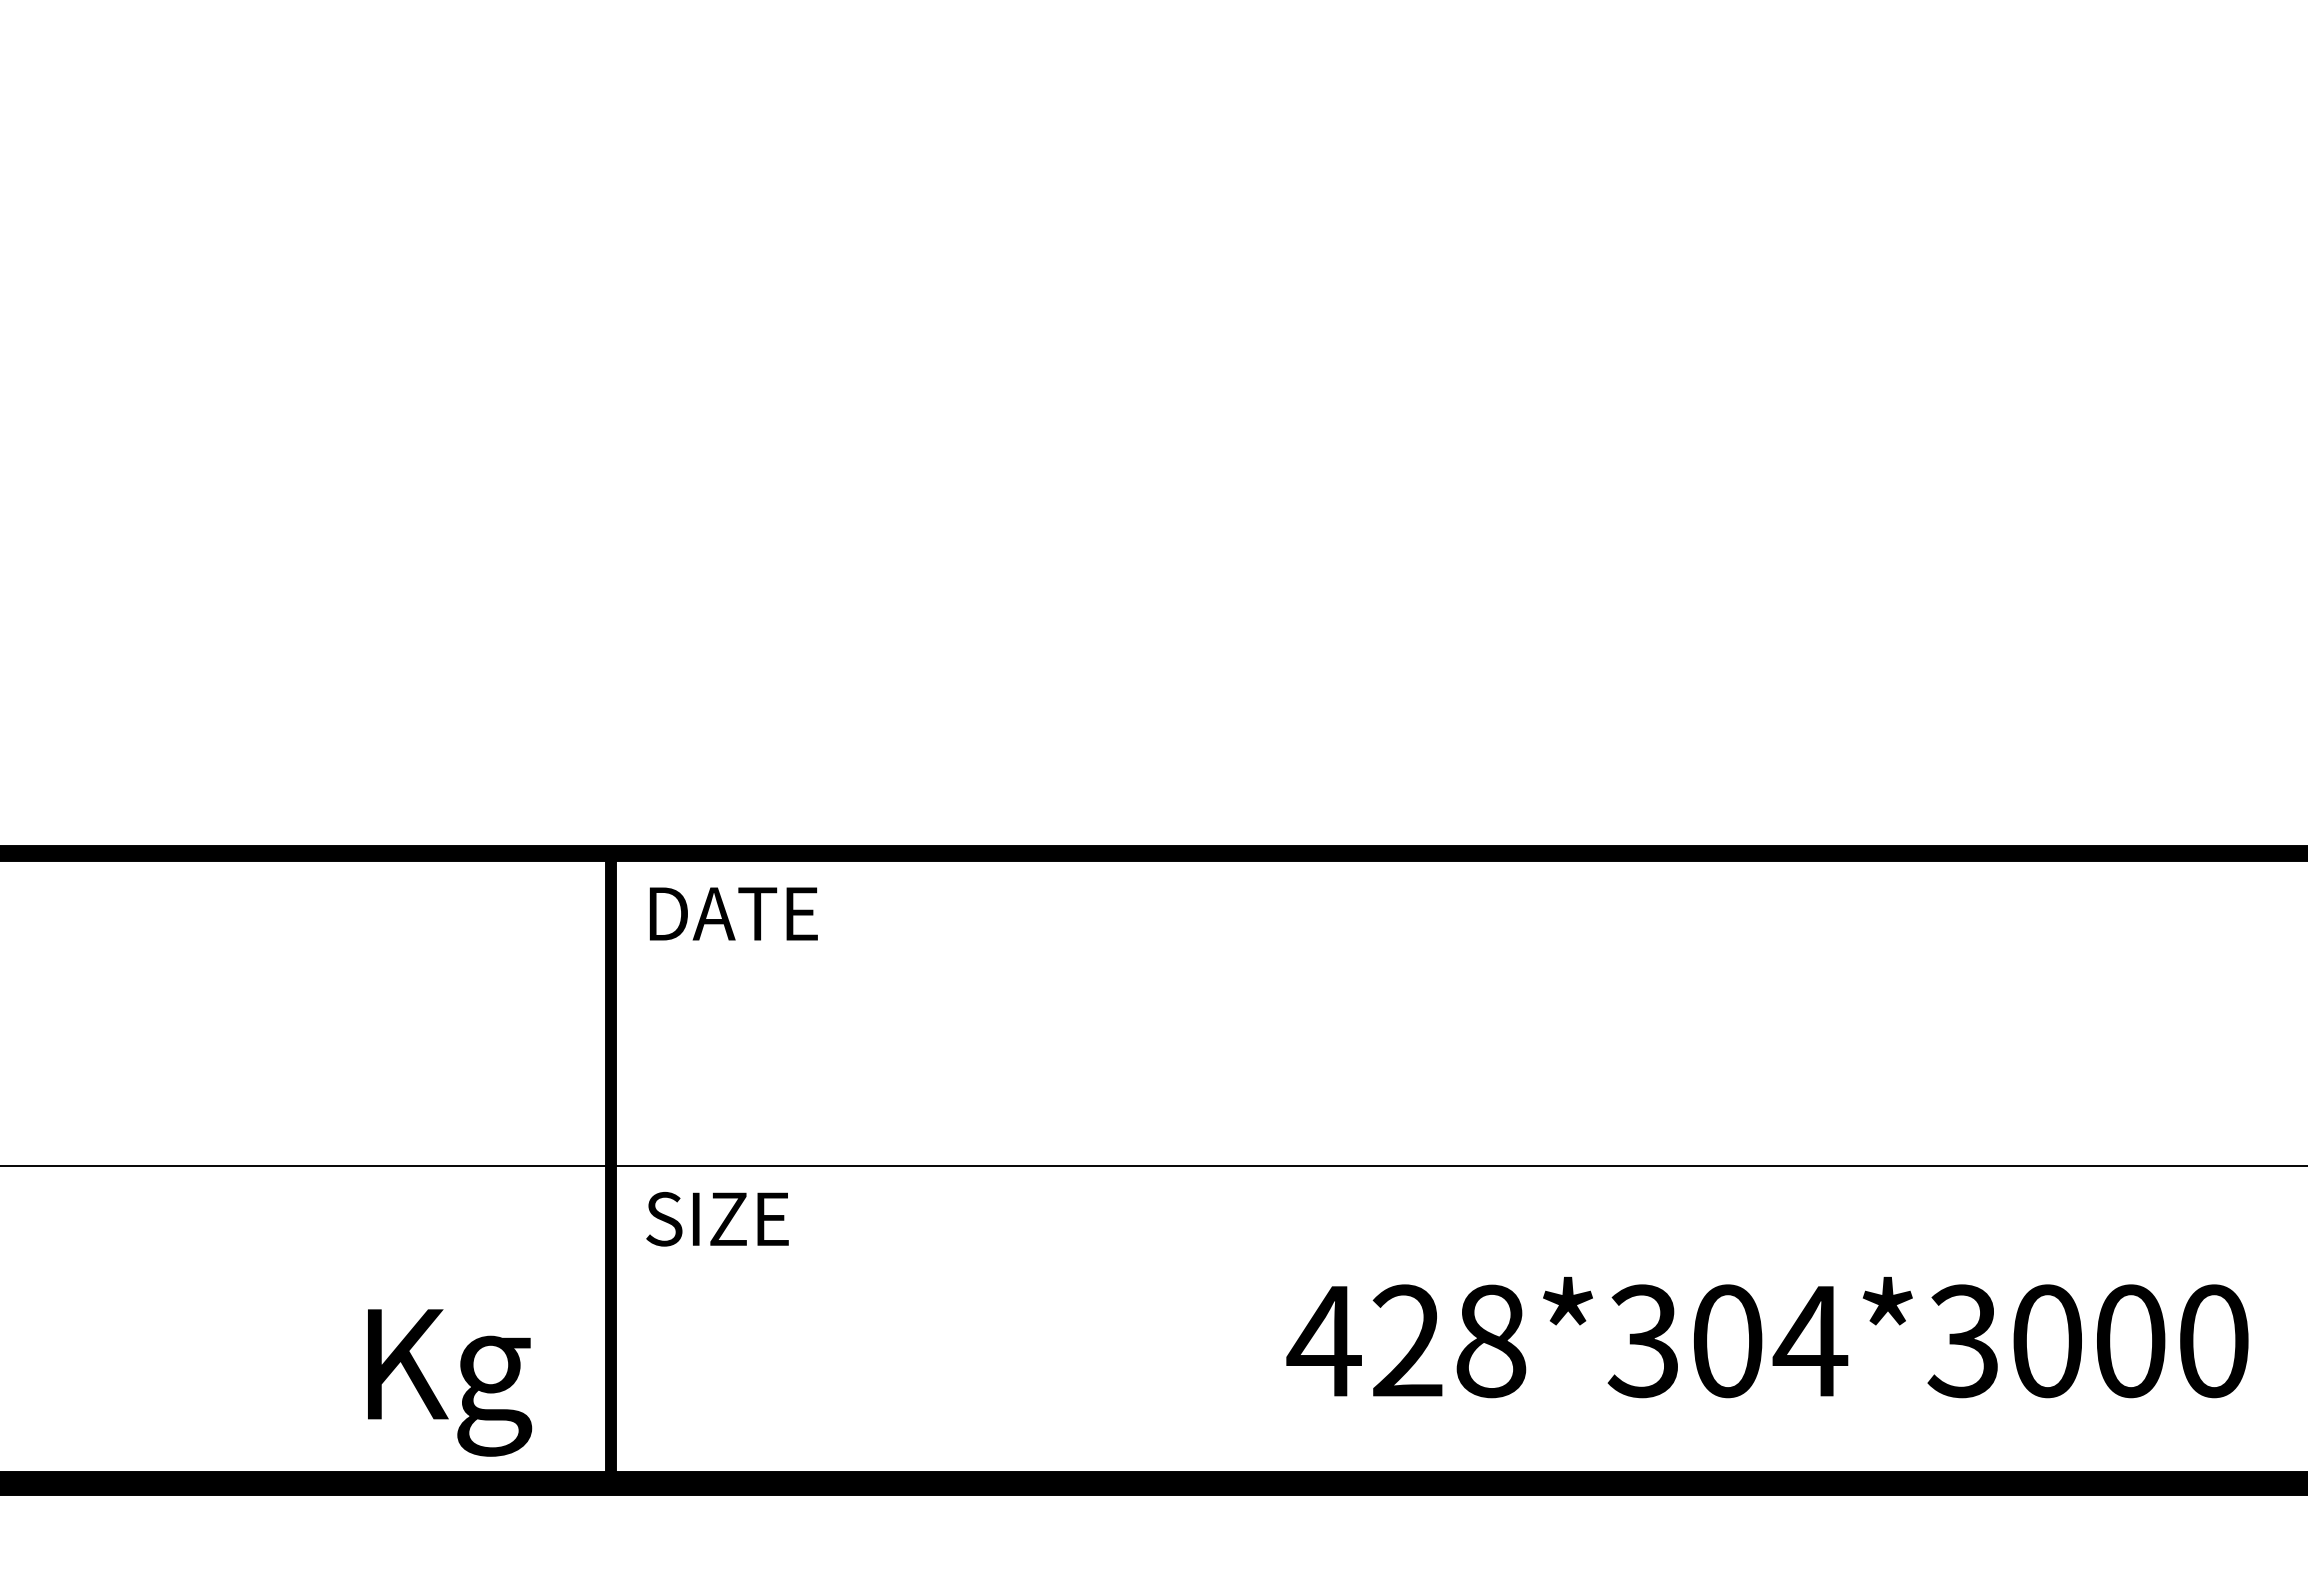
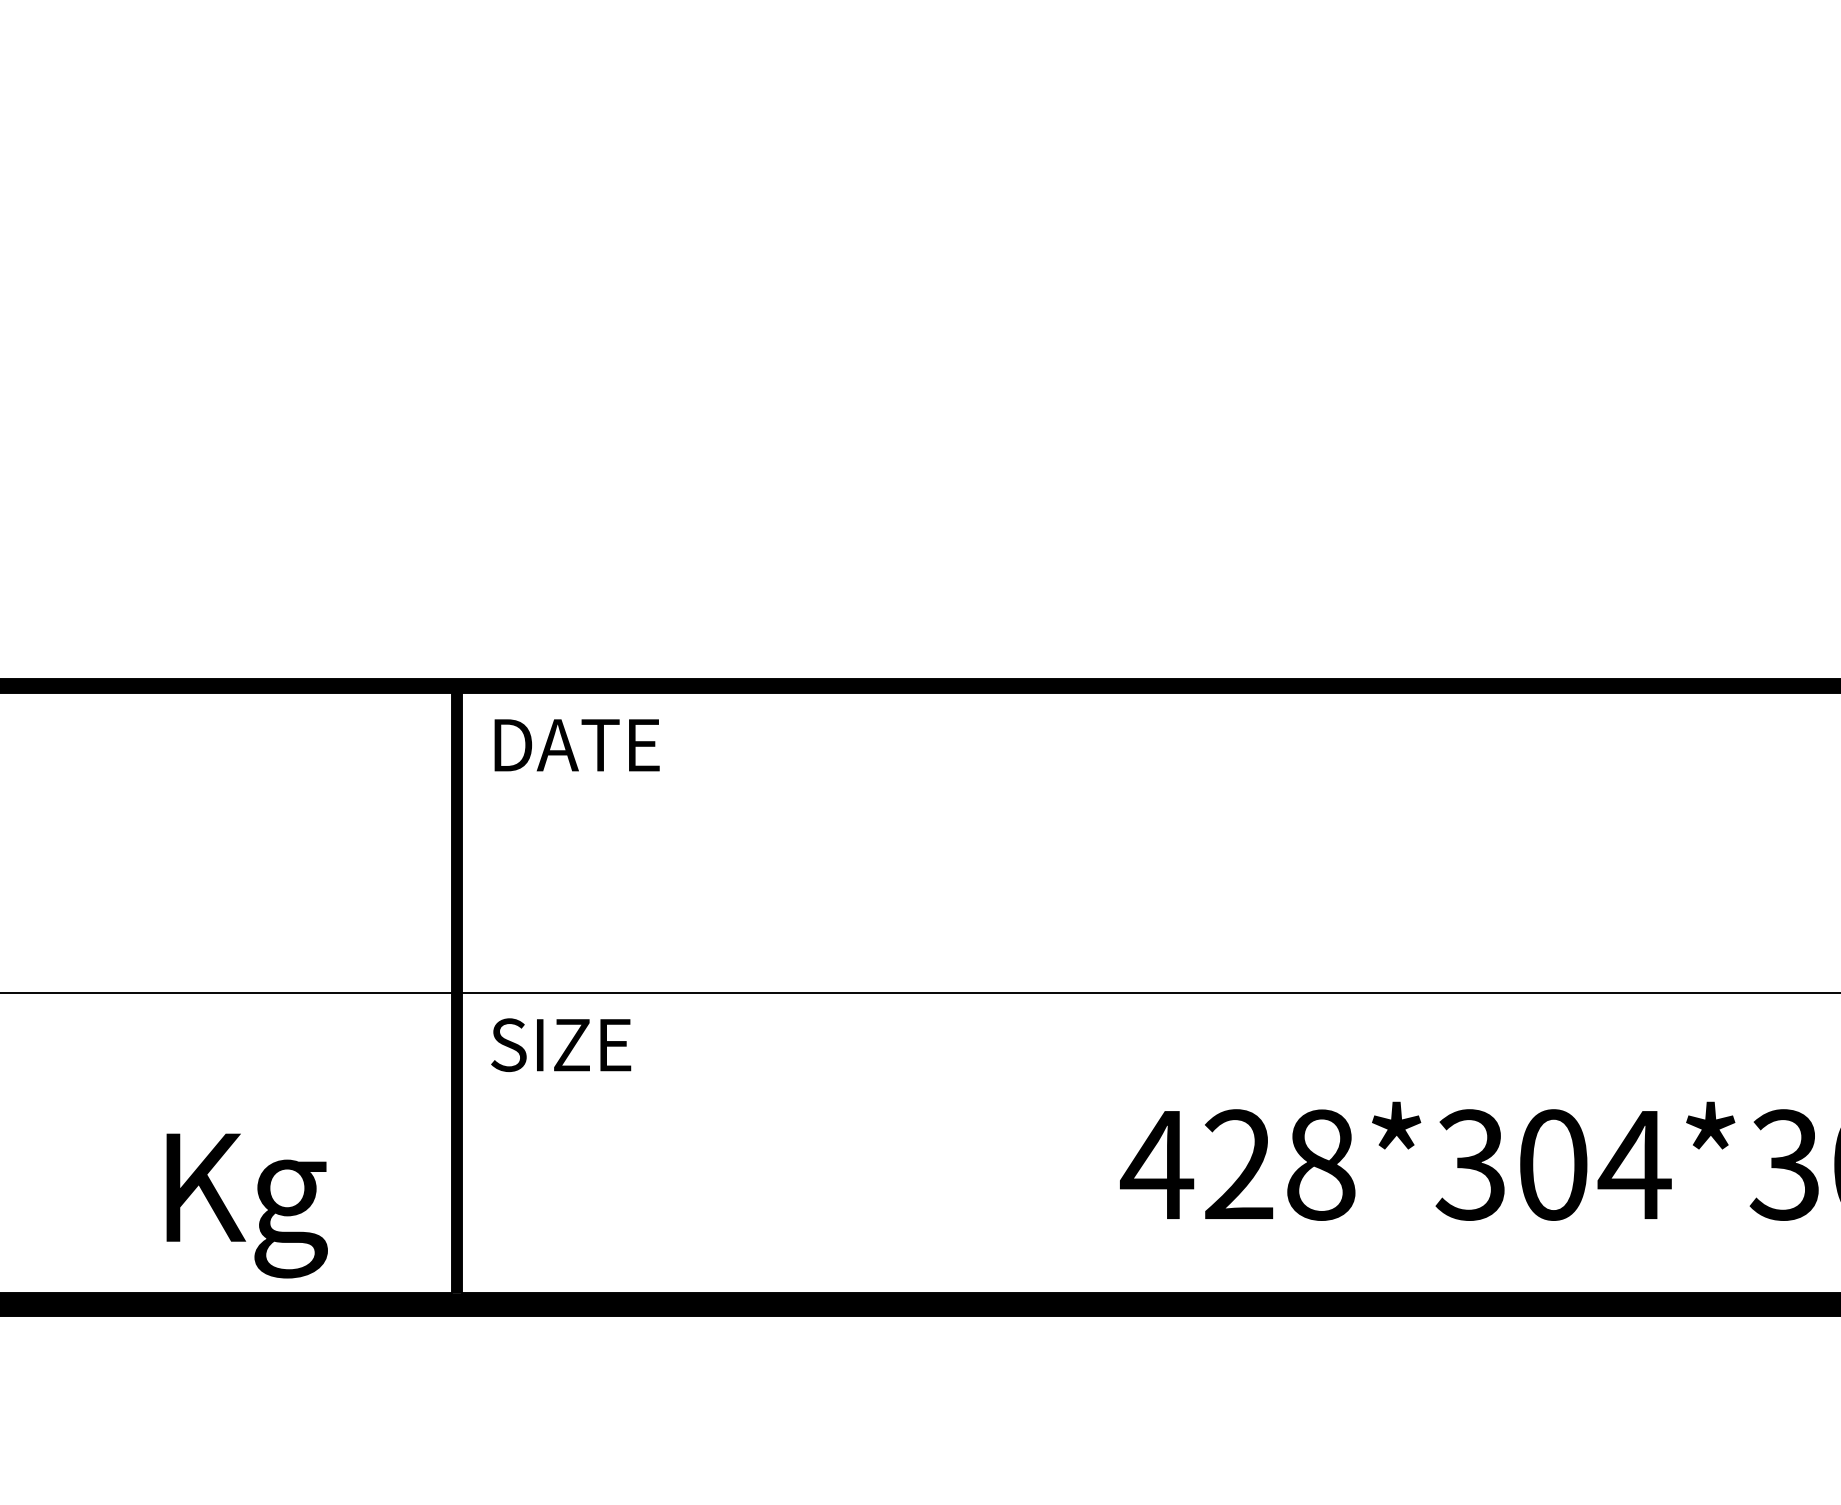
text: (450, 1382) -> (247, 1205), moved

